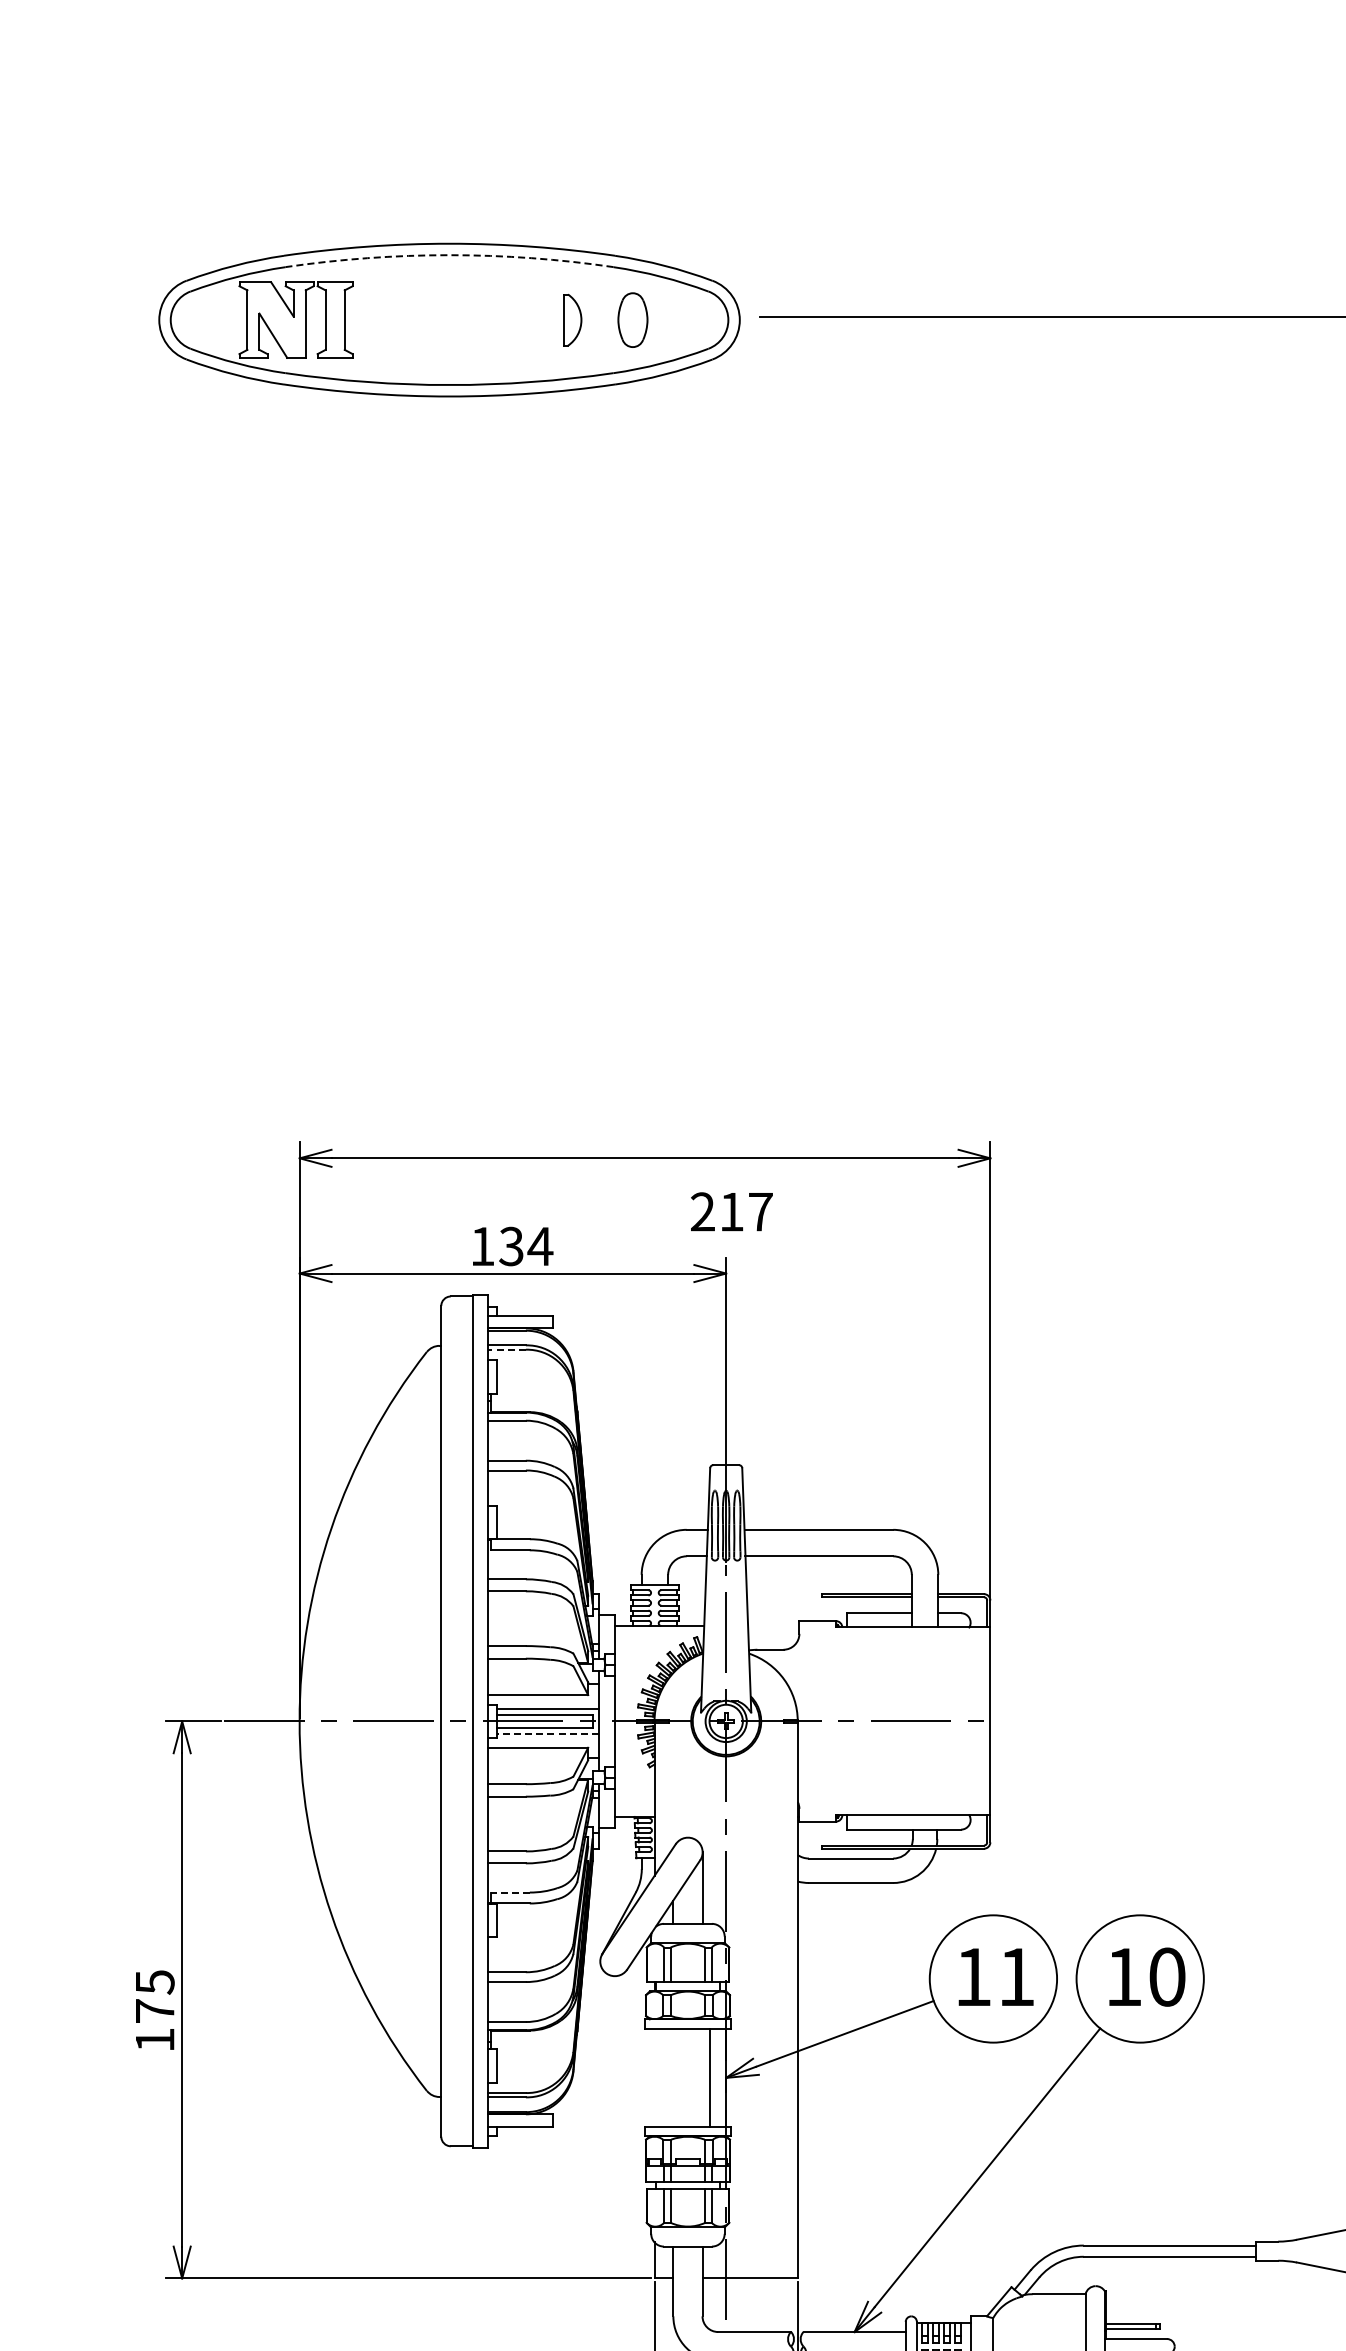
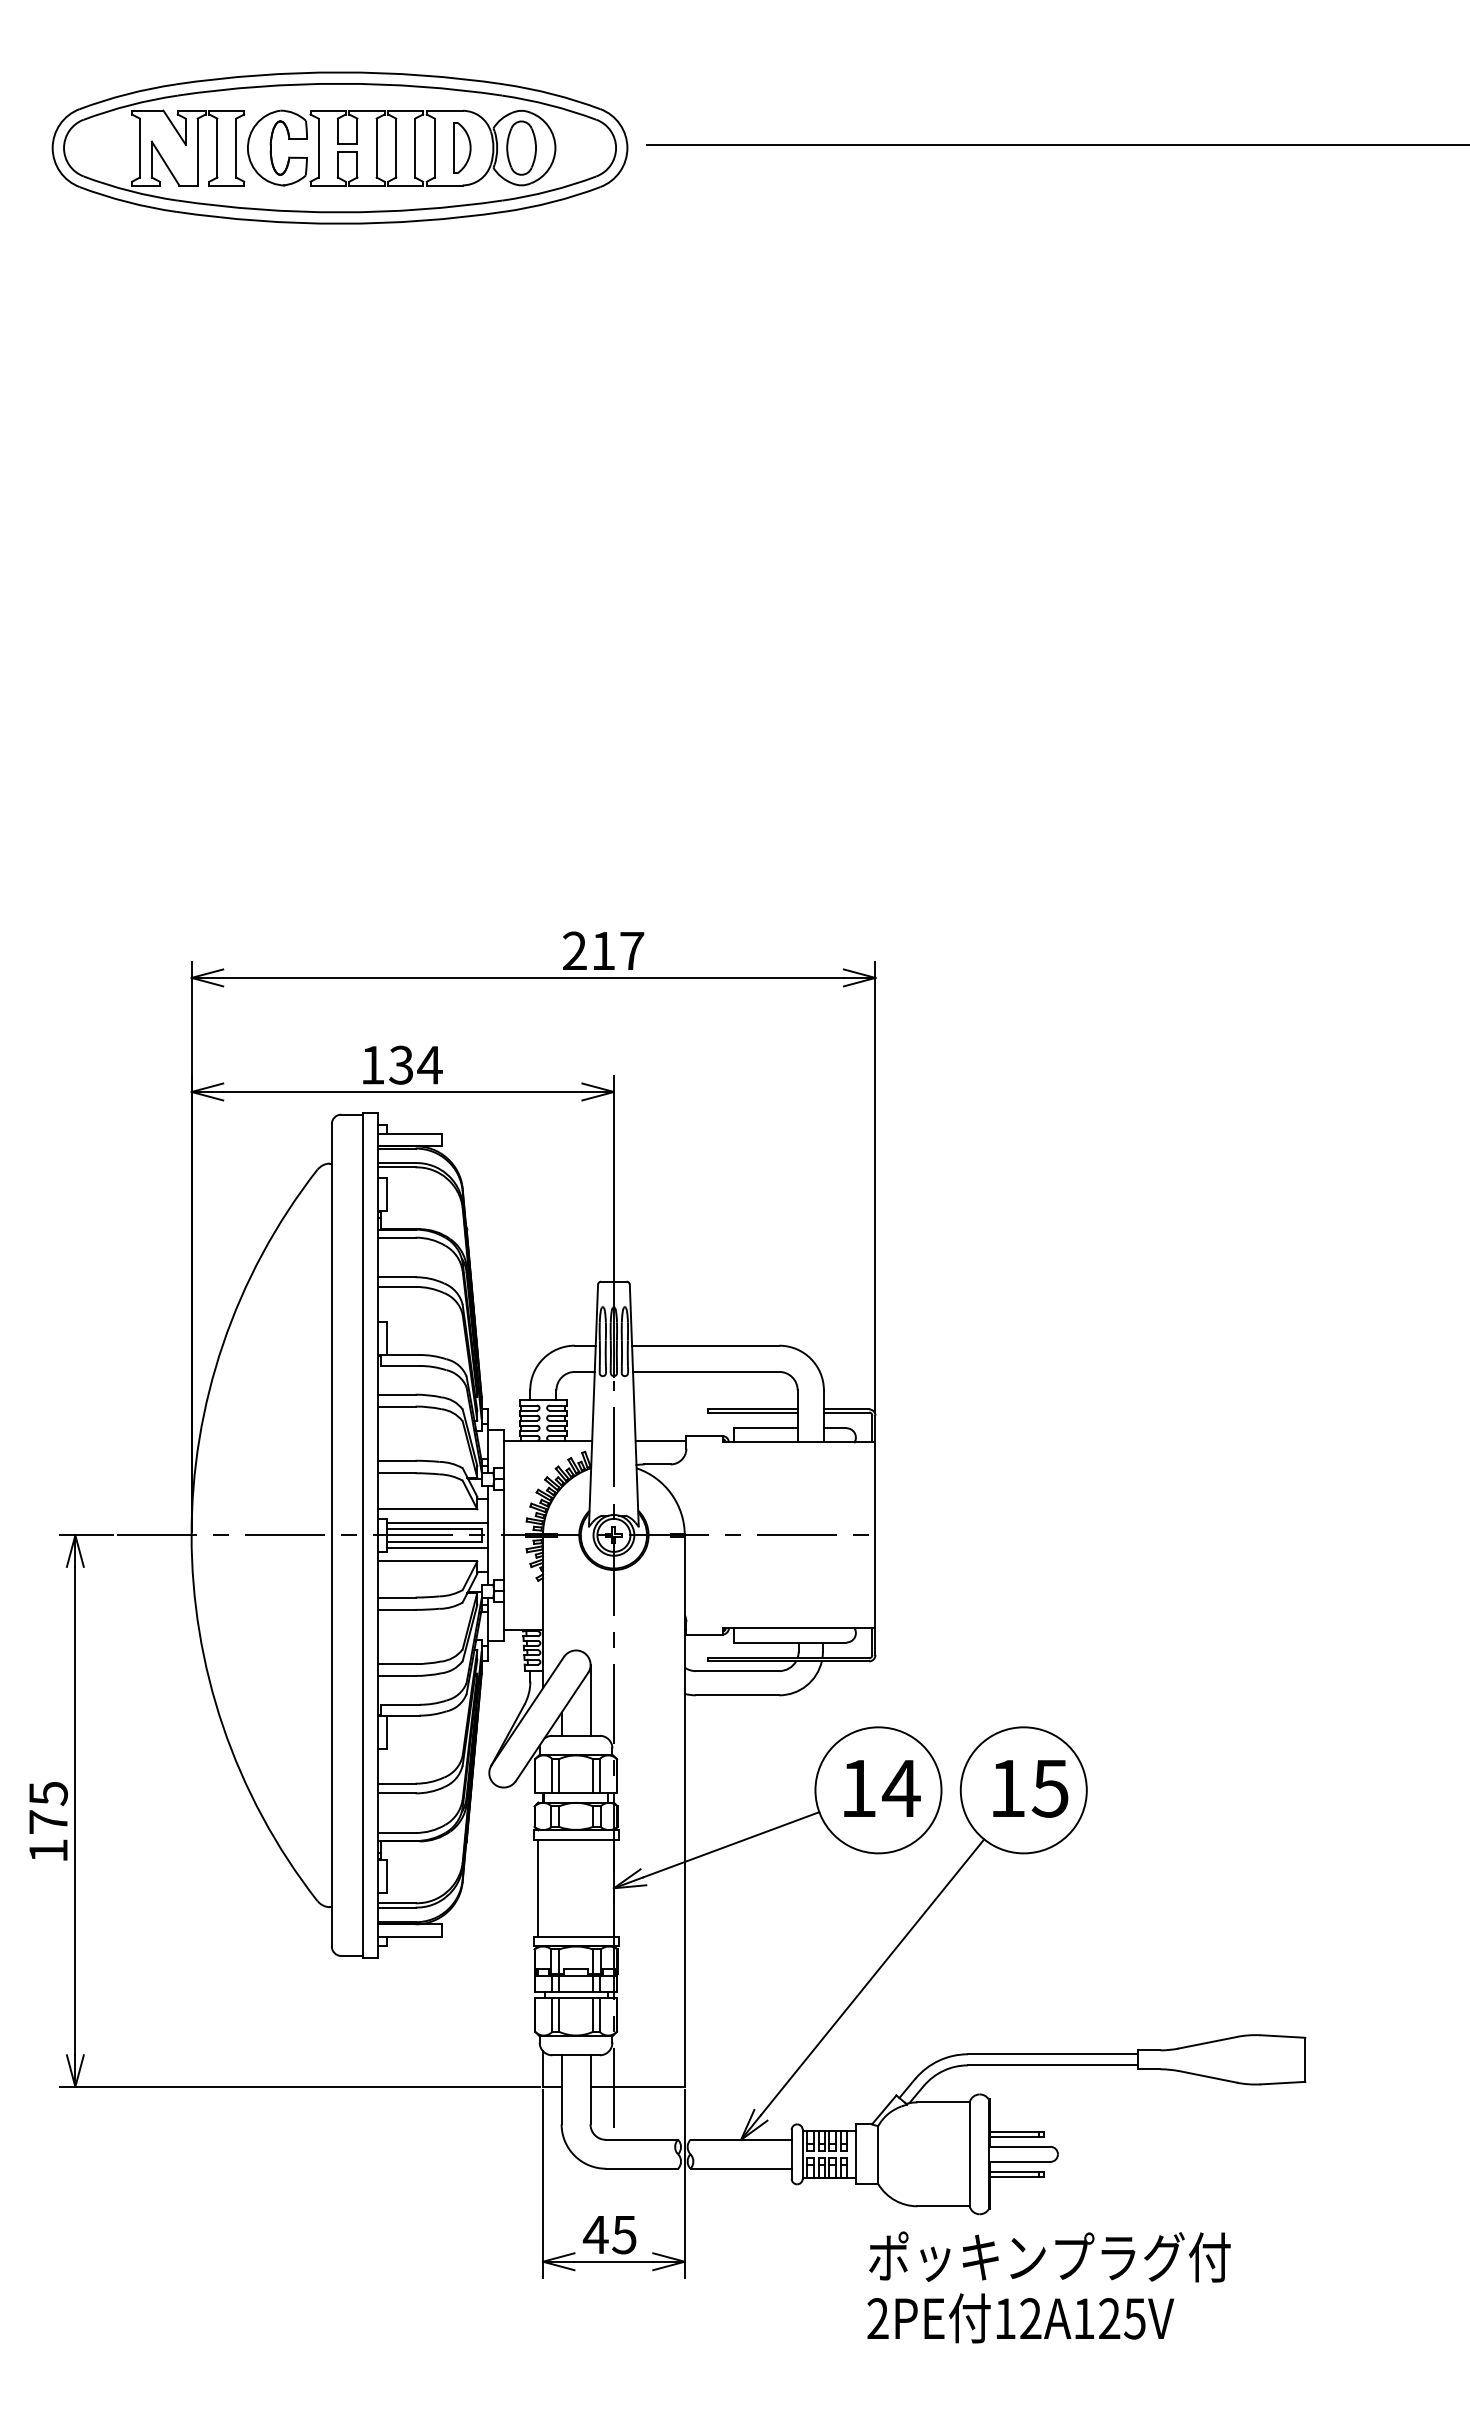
arc: (450, 254) -> (340, 83), dashed -> solid
part: (511, 319) -> (401, 147), added
text: (731, 1211) -> (603, 950), moved
line: (506, 1349) -> (396, 1167), dashed -> solid
line: (773, 1625) -> (660, 1440), added
line: (546, 1733) -> (436, 1547), dashed -> solid
line: (509, 1892) -> (399, 1704), dashed -> solid
text: (1015, 1977) -> (900, 1788), 11 -> 14
text: (1166, 1977) -> (1049, 1788), 10 -> 15
line: (710, 2077) -> (538, 1887), moved

